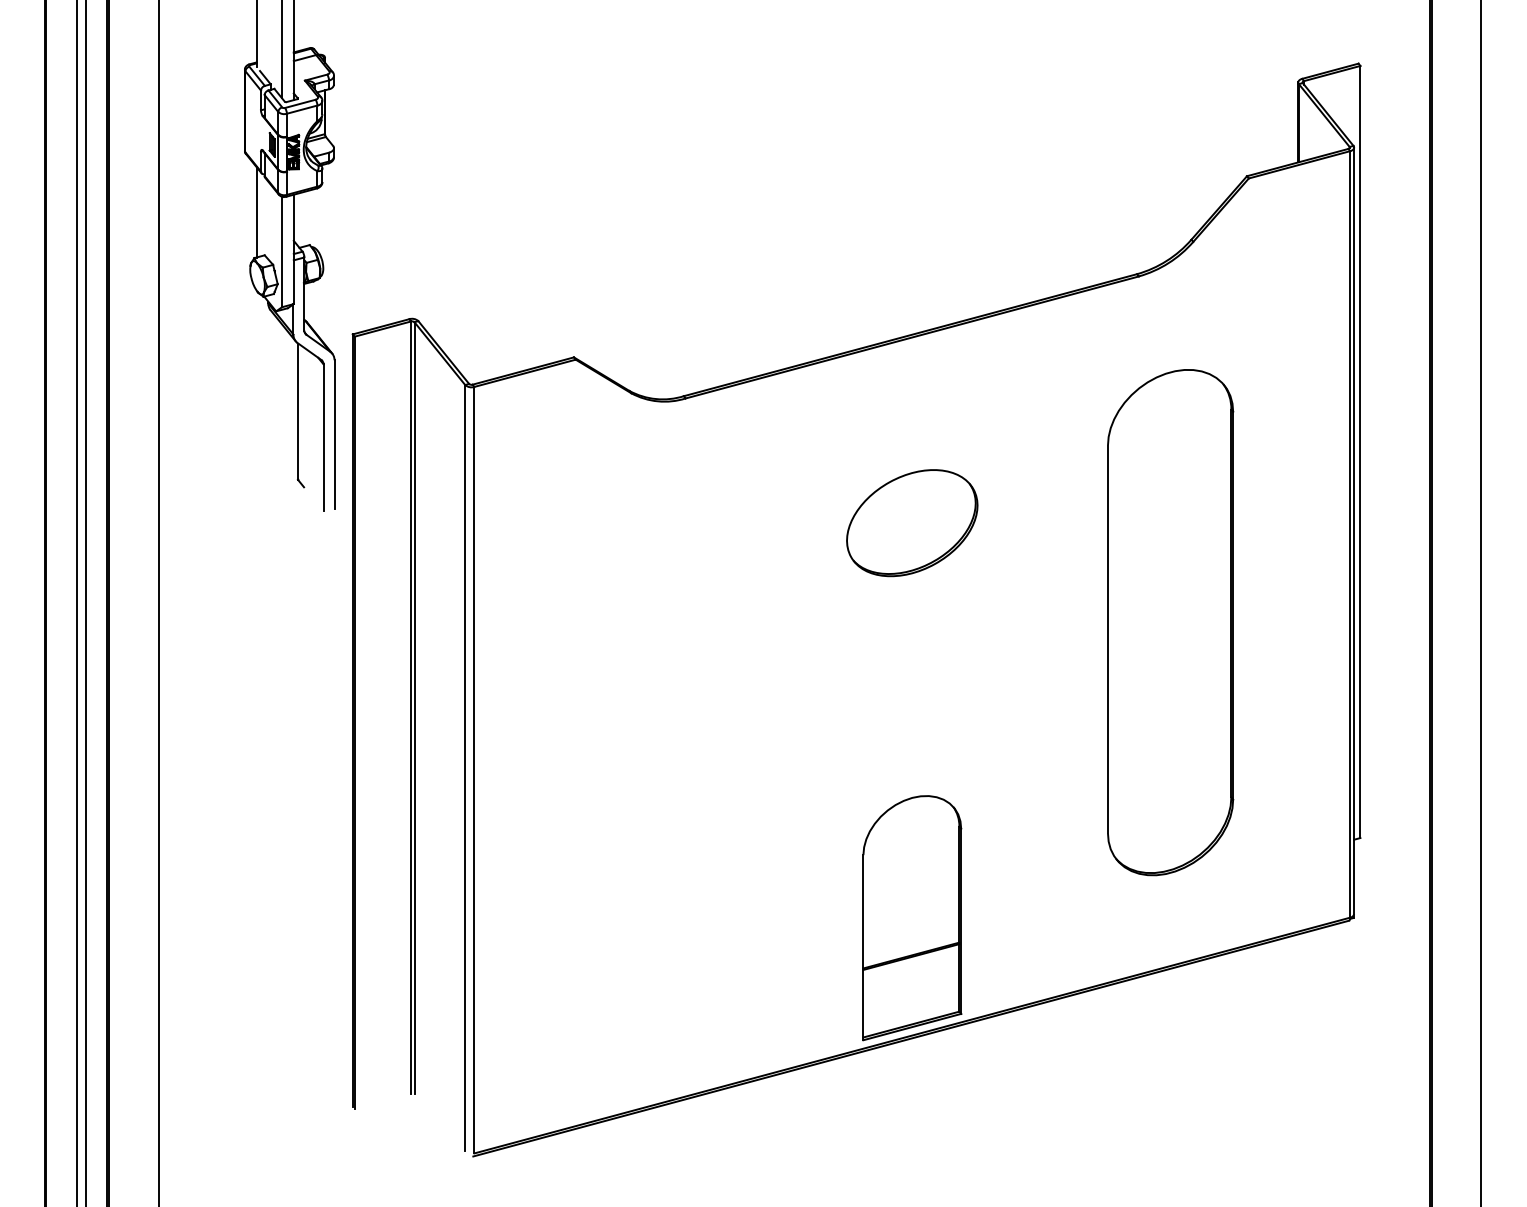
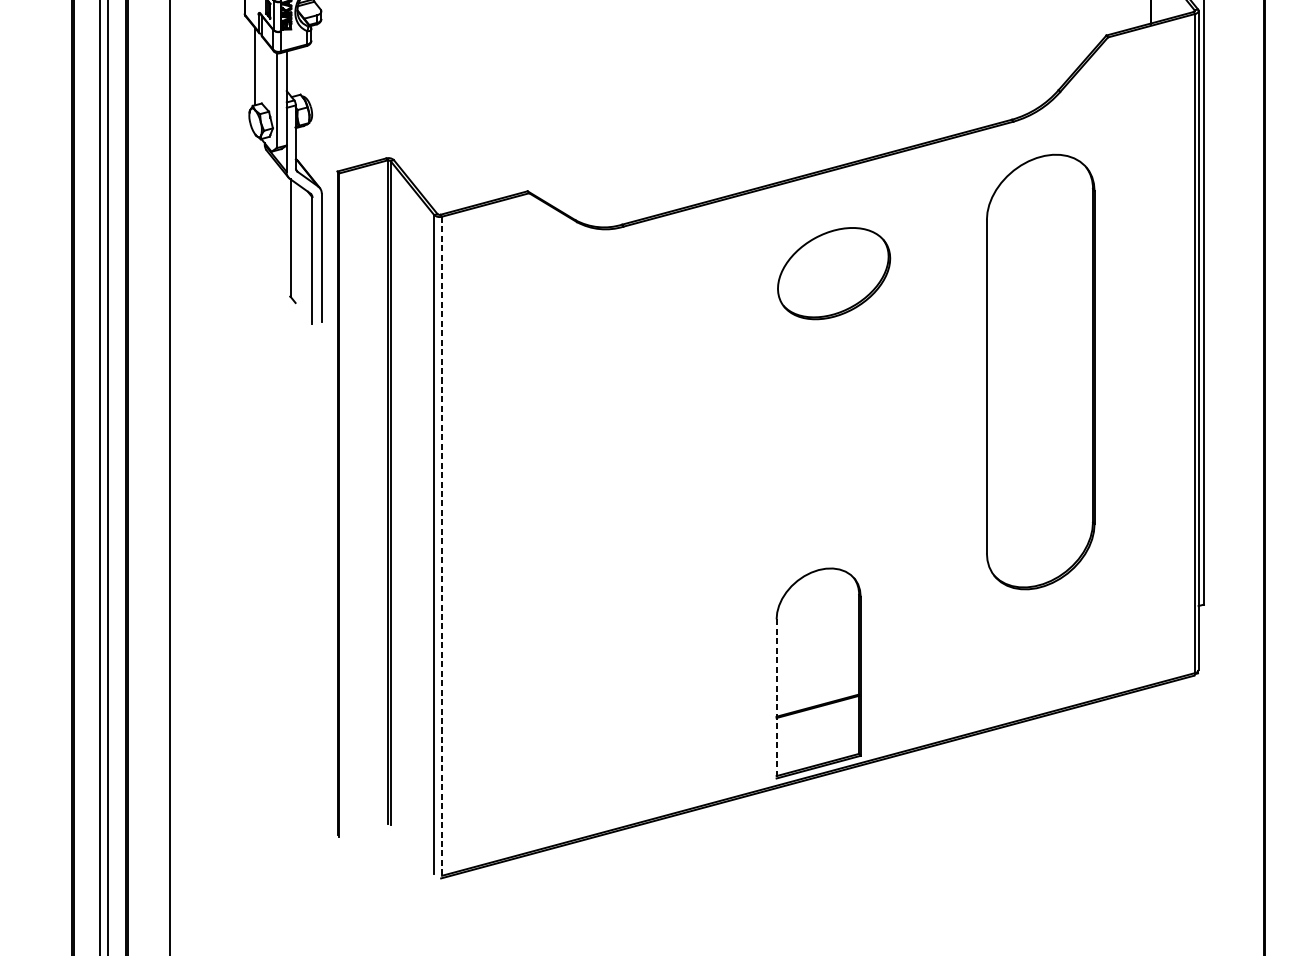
part: (912, 523) -> (834, 273), moved
part: (1170, 622) -> (1040, 371), moved
line: (474, 770) -> (442, 546), solid -> dashed
line: (863, 947) -> (776, 698), solid -> dashed

